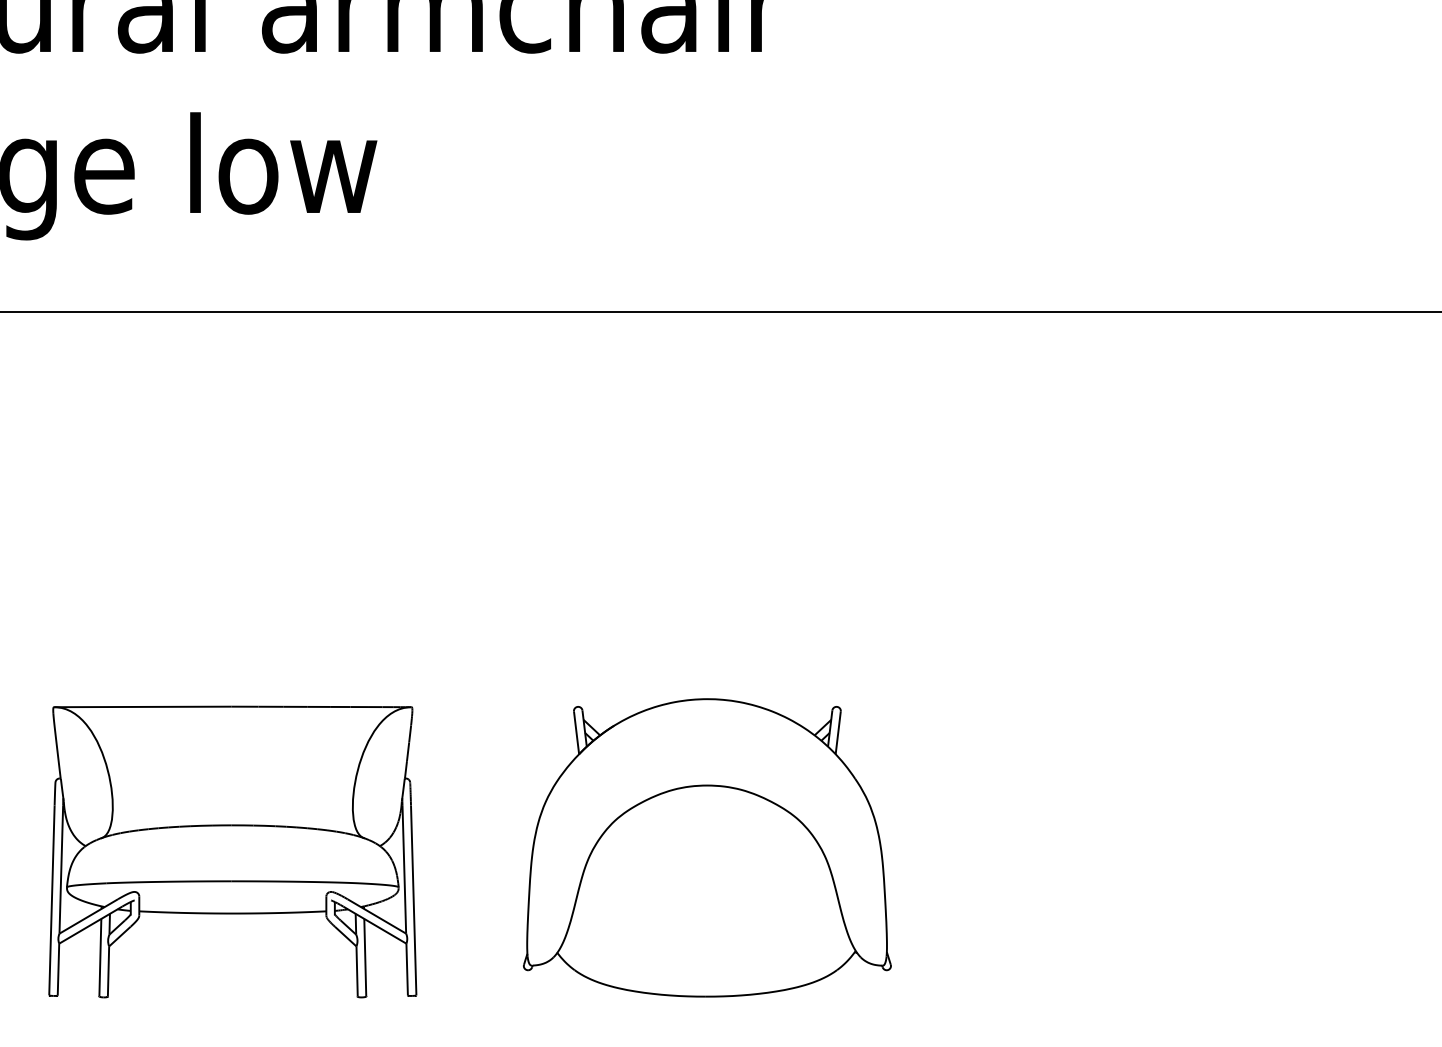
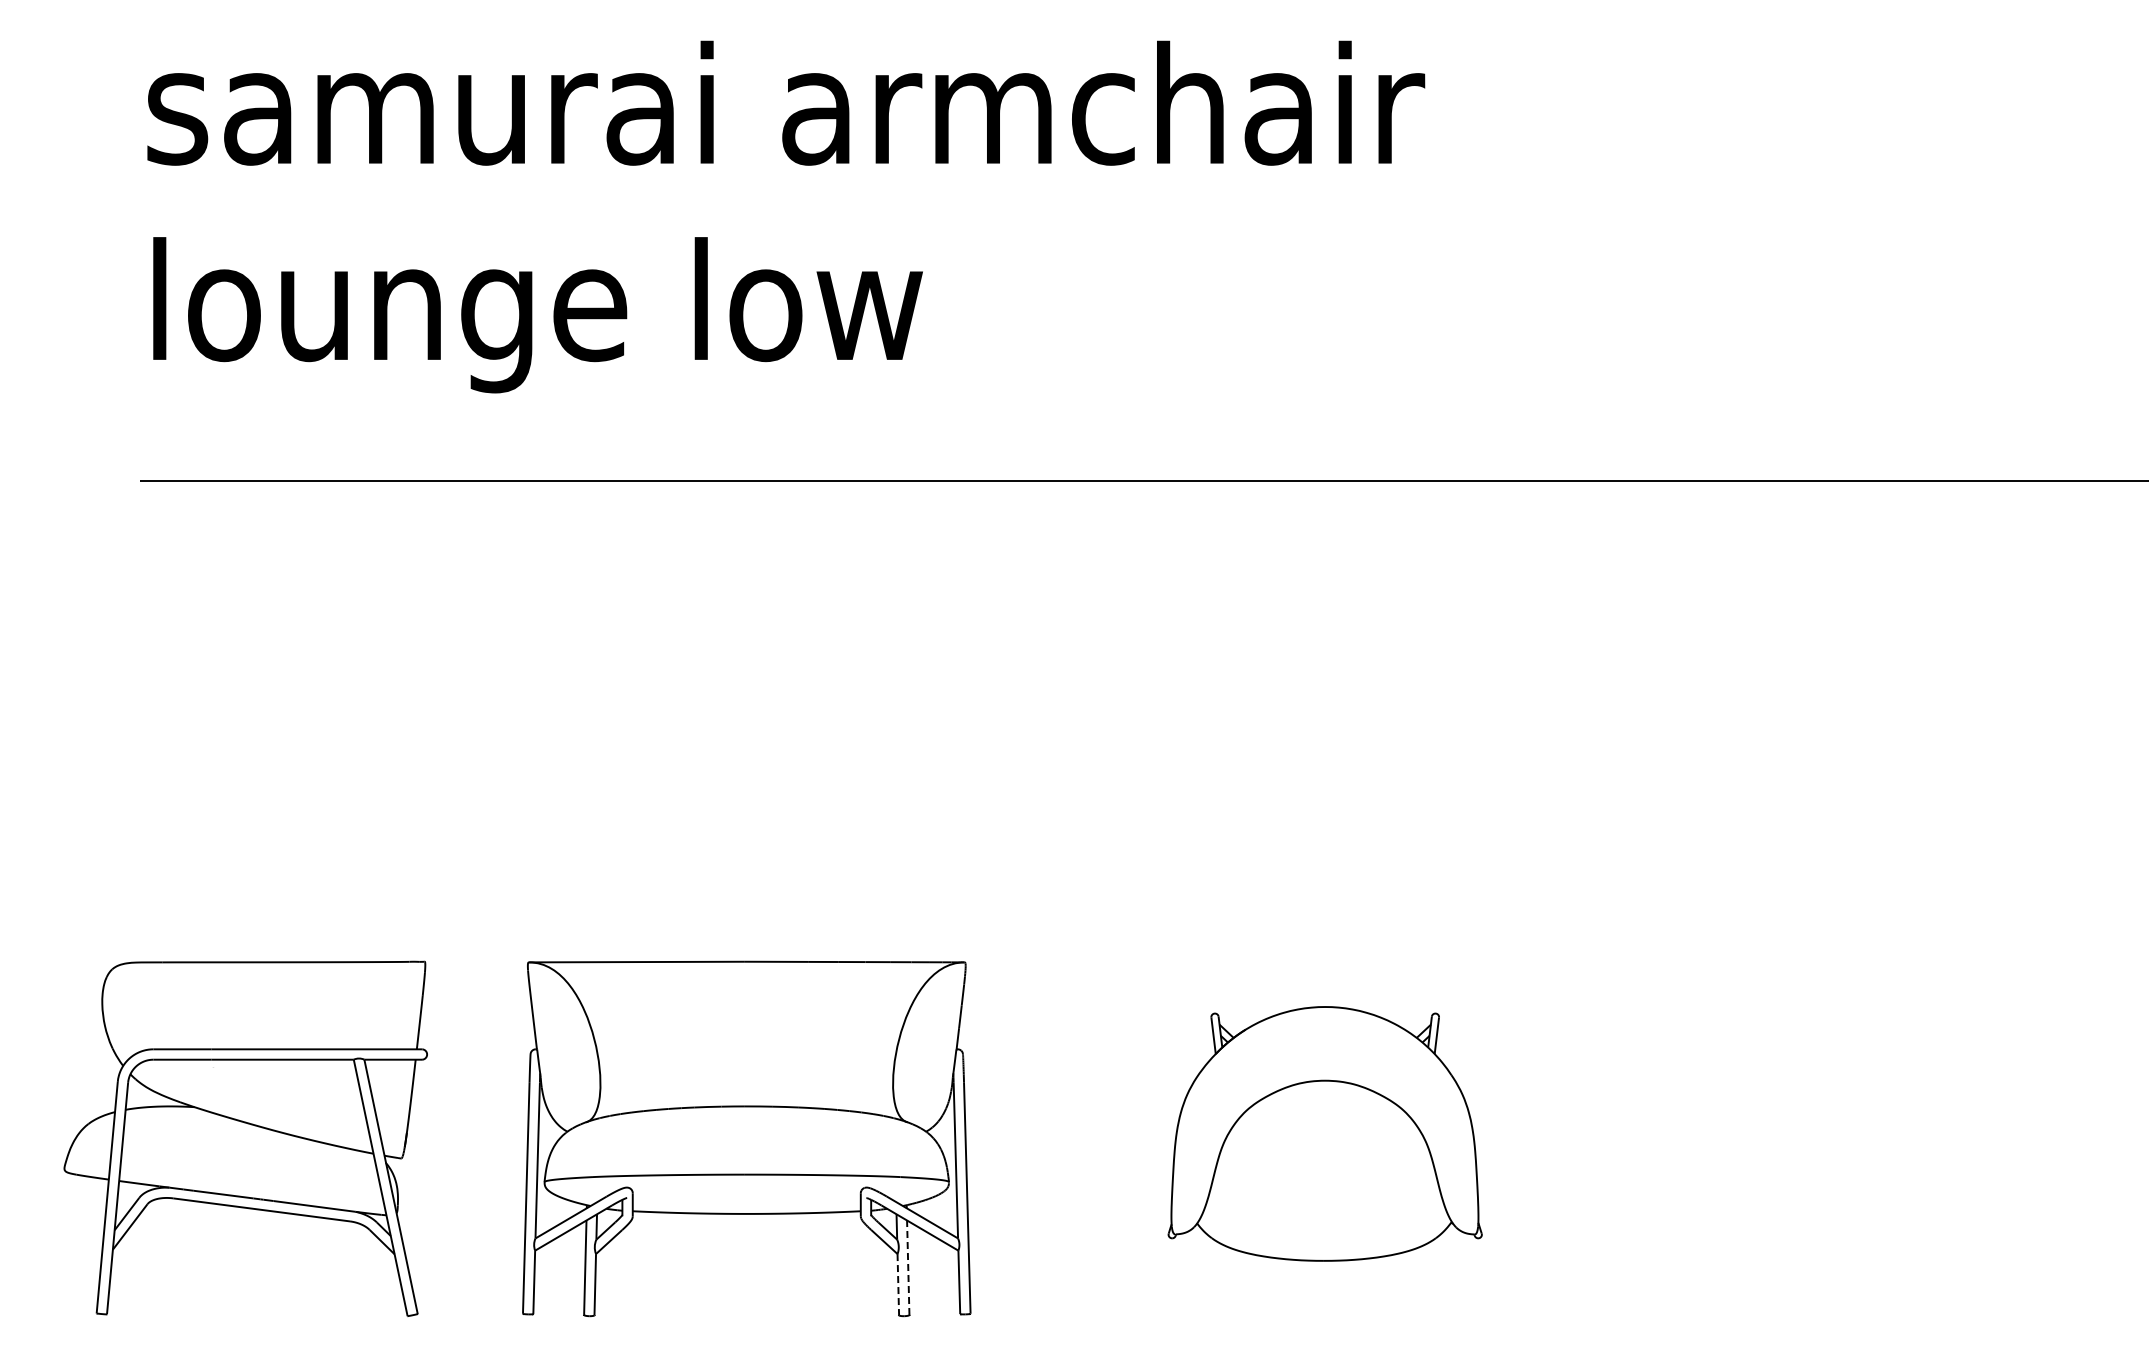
part: (706, 847) -> (1324, 1133), size x0.7
line: (365, 957) -> (908, 1267), solid -> dashed
line: (357, 971) -> (898, 1284), solid -> dashed

